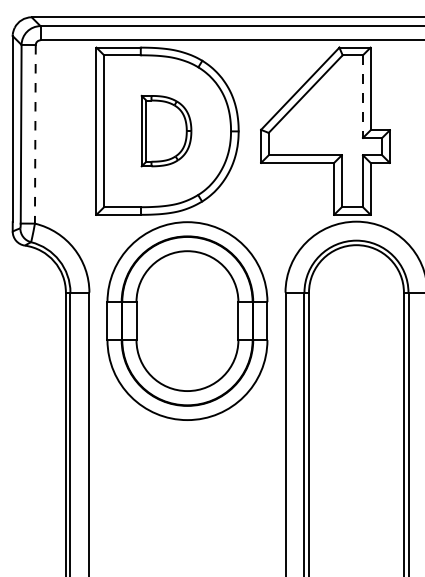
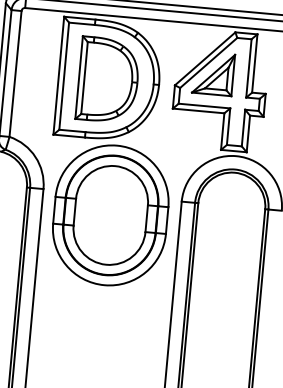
line: (362, 97) -> (248, 69), dashed -> solid
part: (313, 108) -> (213, 73), added
part: (166, 130) -> (108, 79), size x1.67
line: (35, 134) -> (15, 74), dashed -> solid

